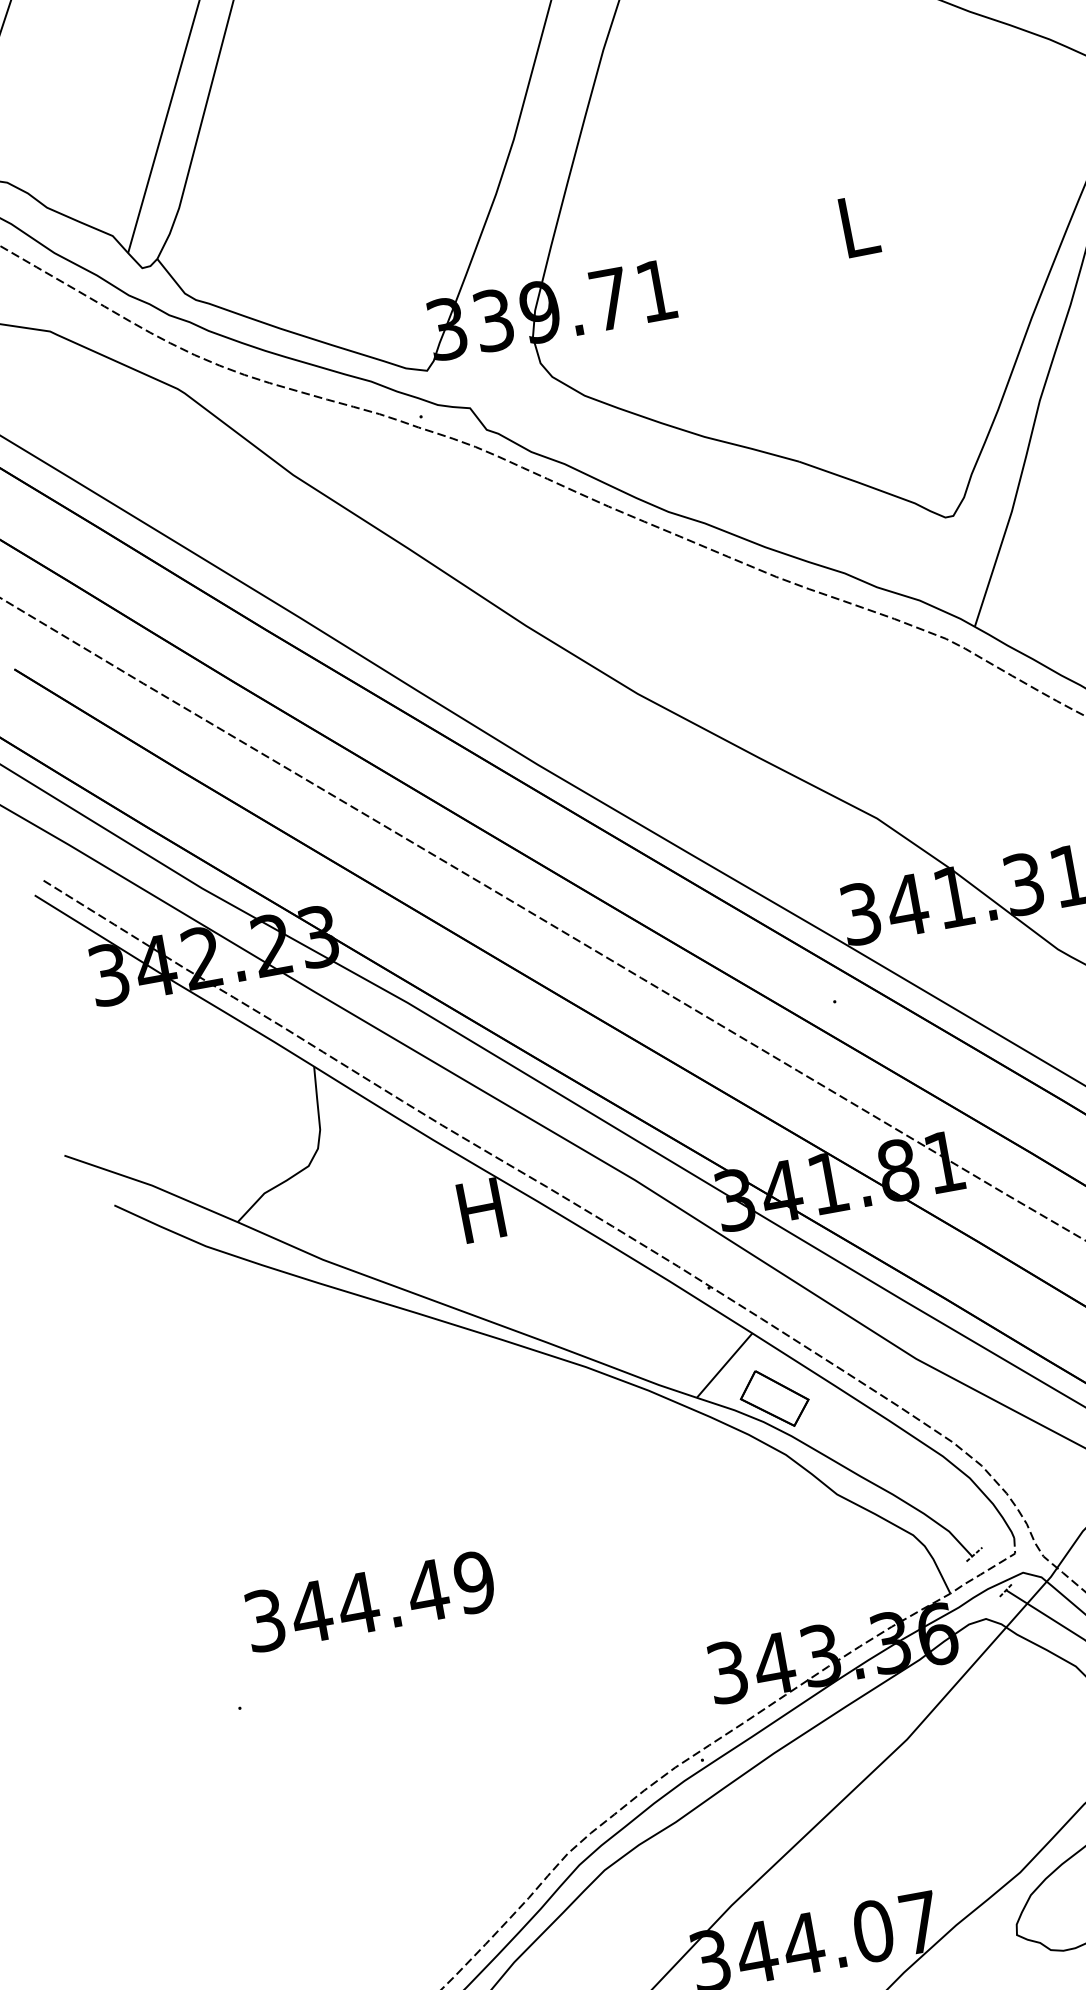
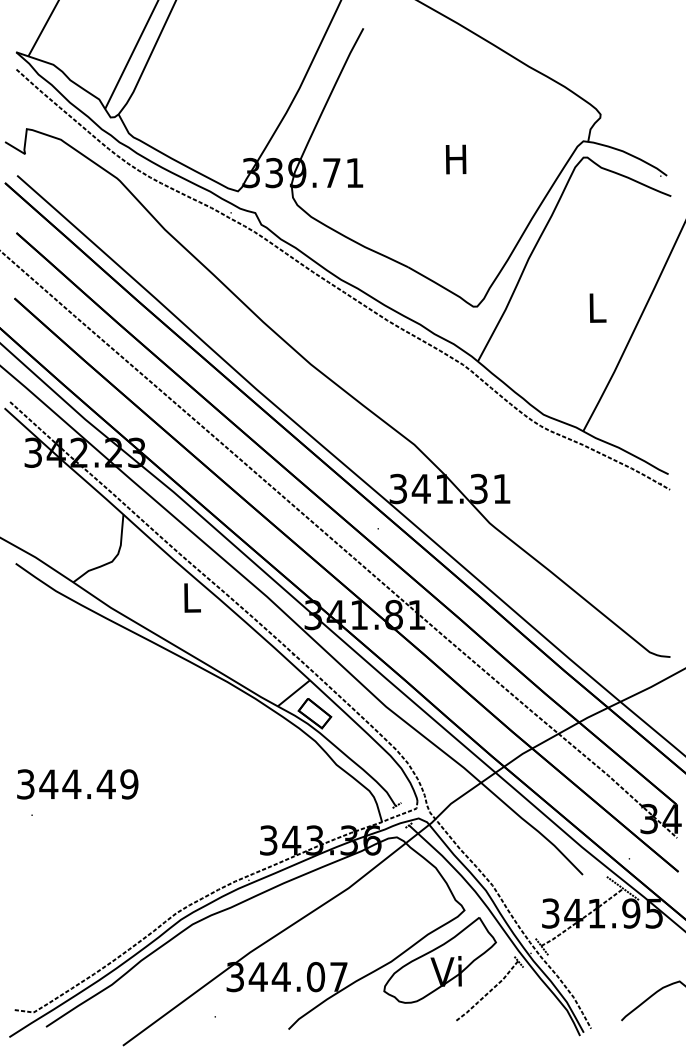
text: (855, 226) -> (455, 159), L -> H
text: (480, 1209) -> (190, 597), H -> L
text: (369, 1601) -> (77, 784), moved

